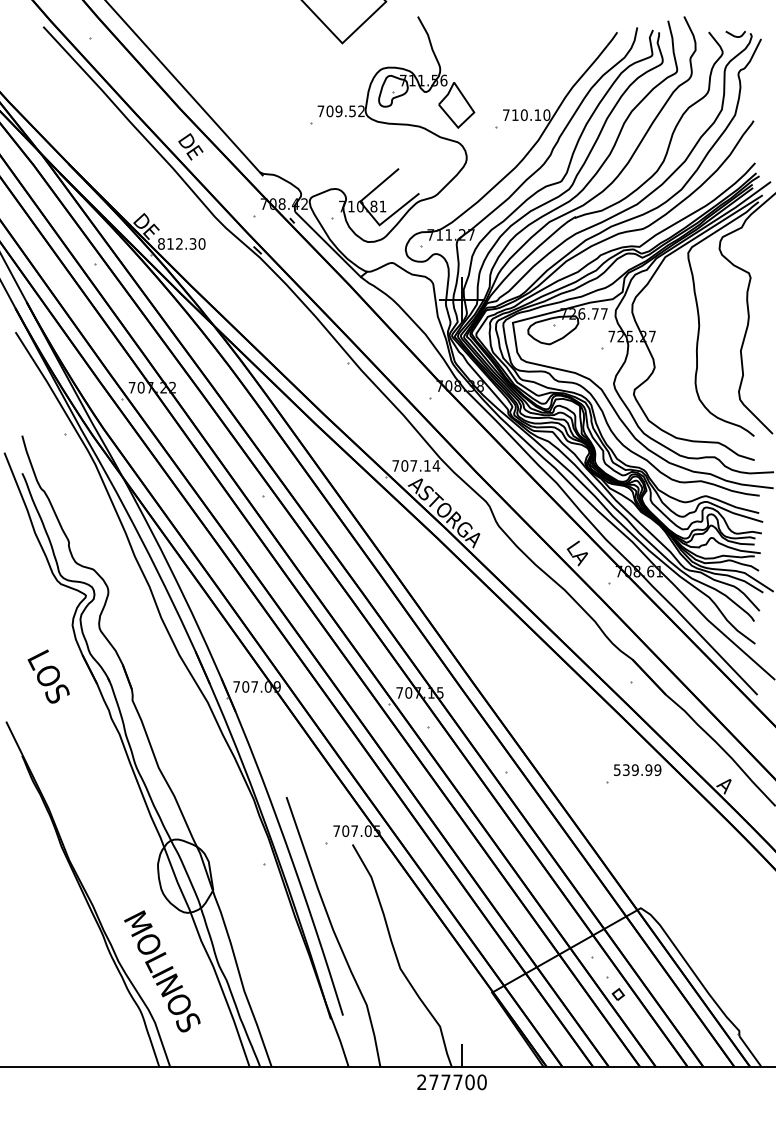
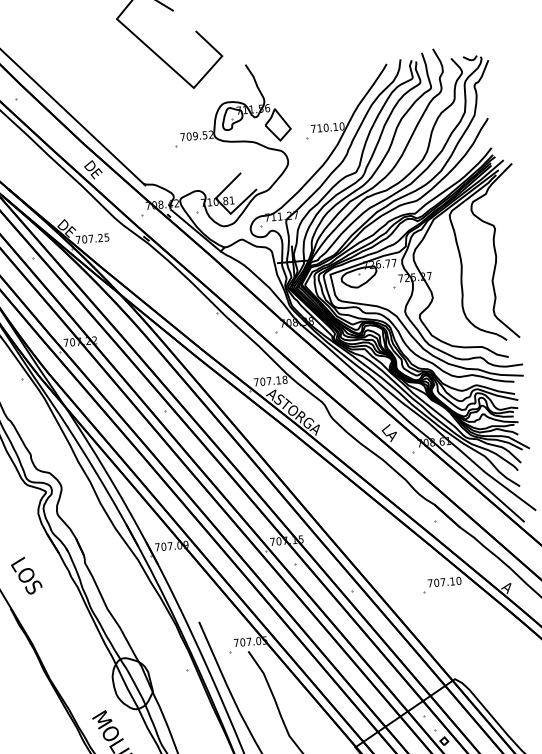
text: (181, 243) -> (92, 238), 812.30 -> 707.25
text: (436, 465) -> (285, 379), 707.14 -> 707.18
text: (48, 676) -> (26, 575), moved
text: (637, 770) -> (444, 582), 539.99 -> 707.10

